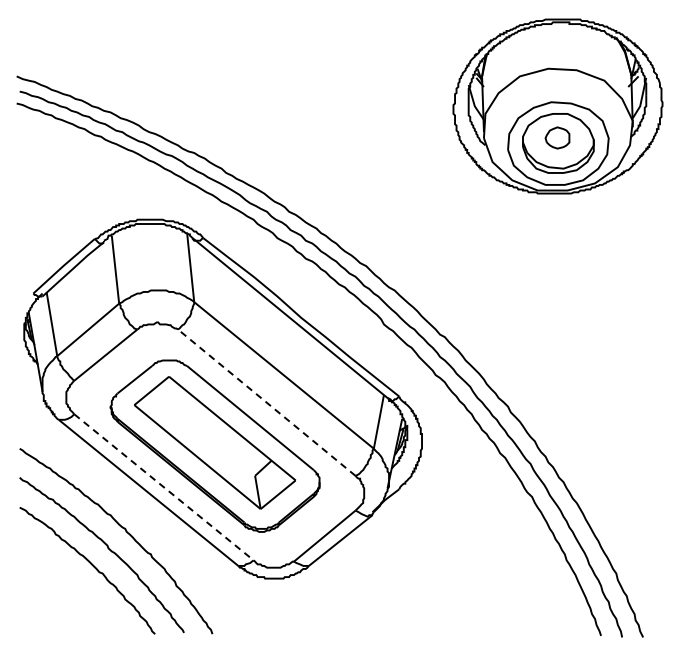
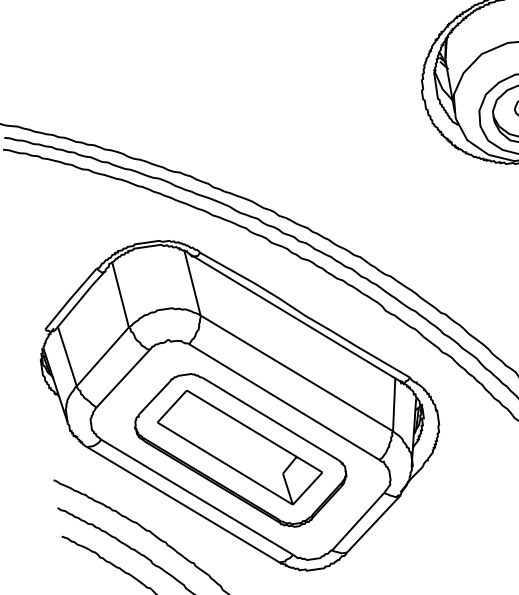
line: (266, 402) -> (283, 401), dashed -> solid
line: (163, 487) -> (196, 497), dashed -> solid

